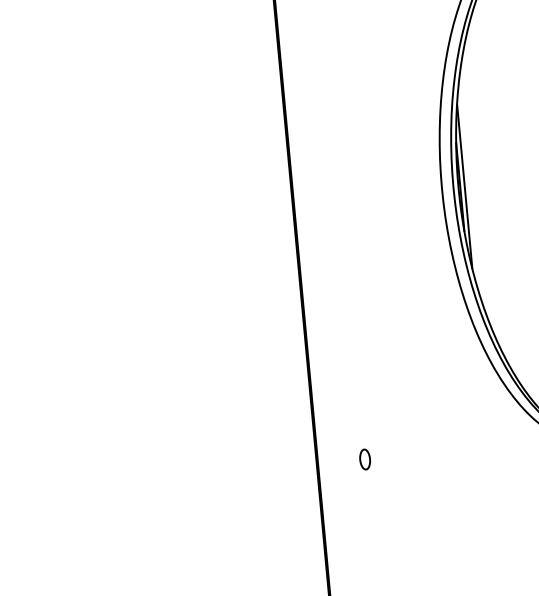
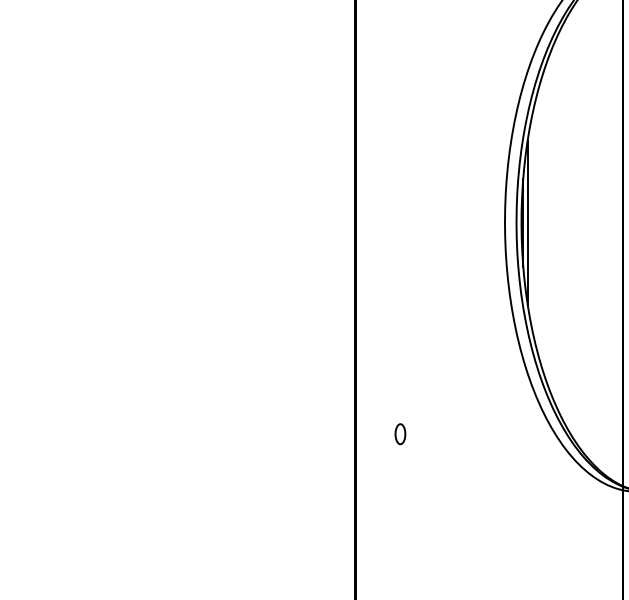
part: (365, 459) -> (400, 434), moved

